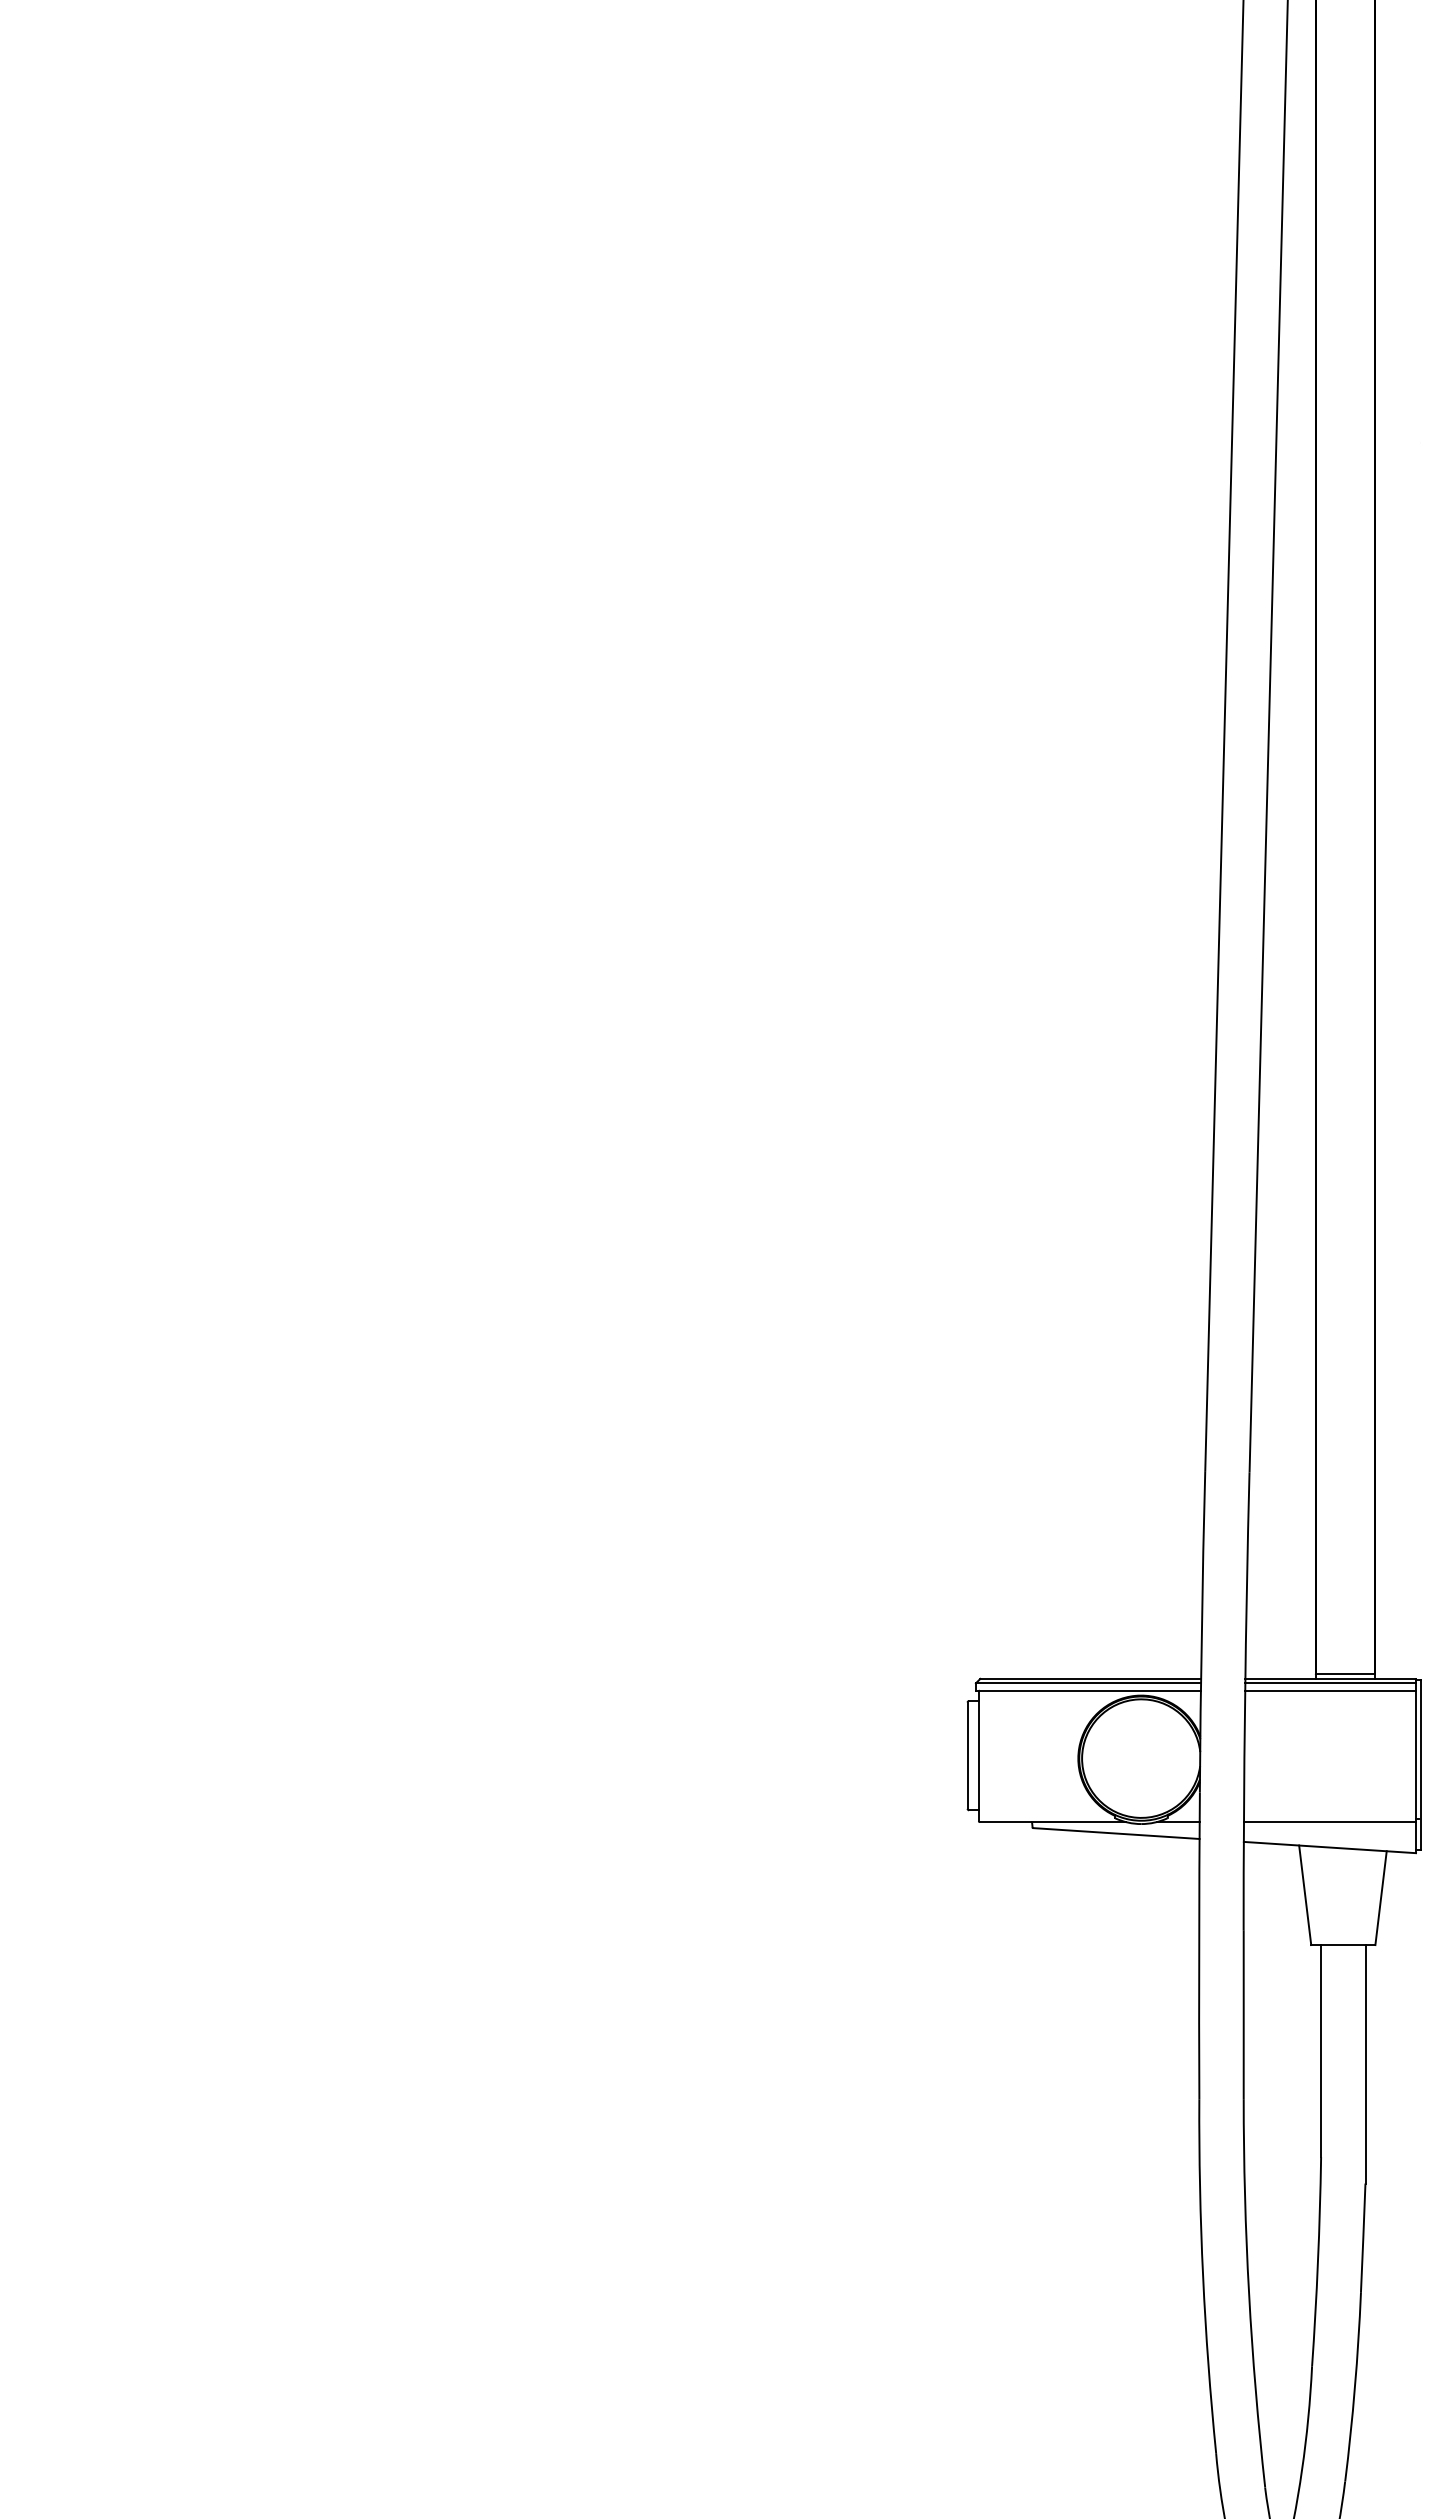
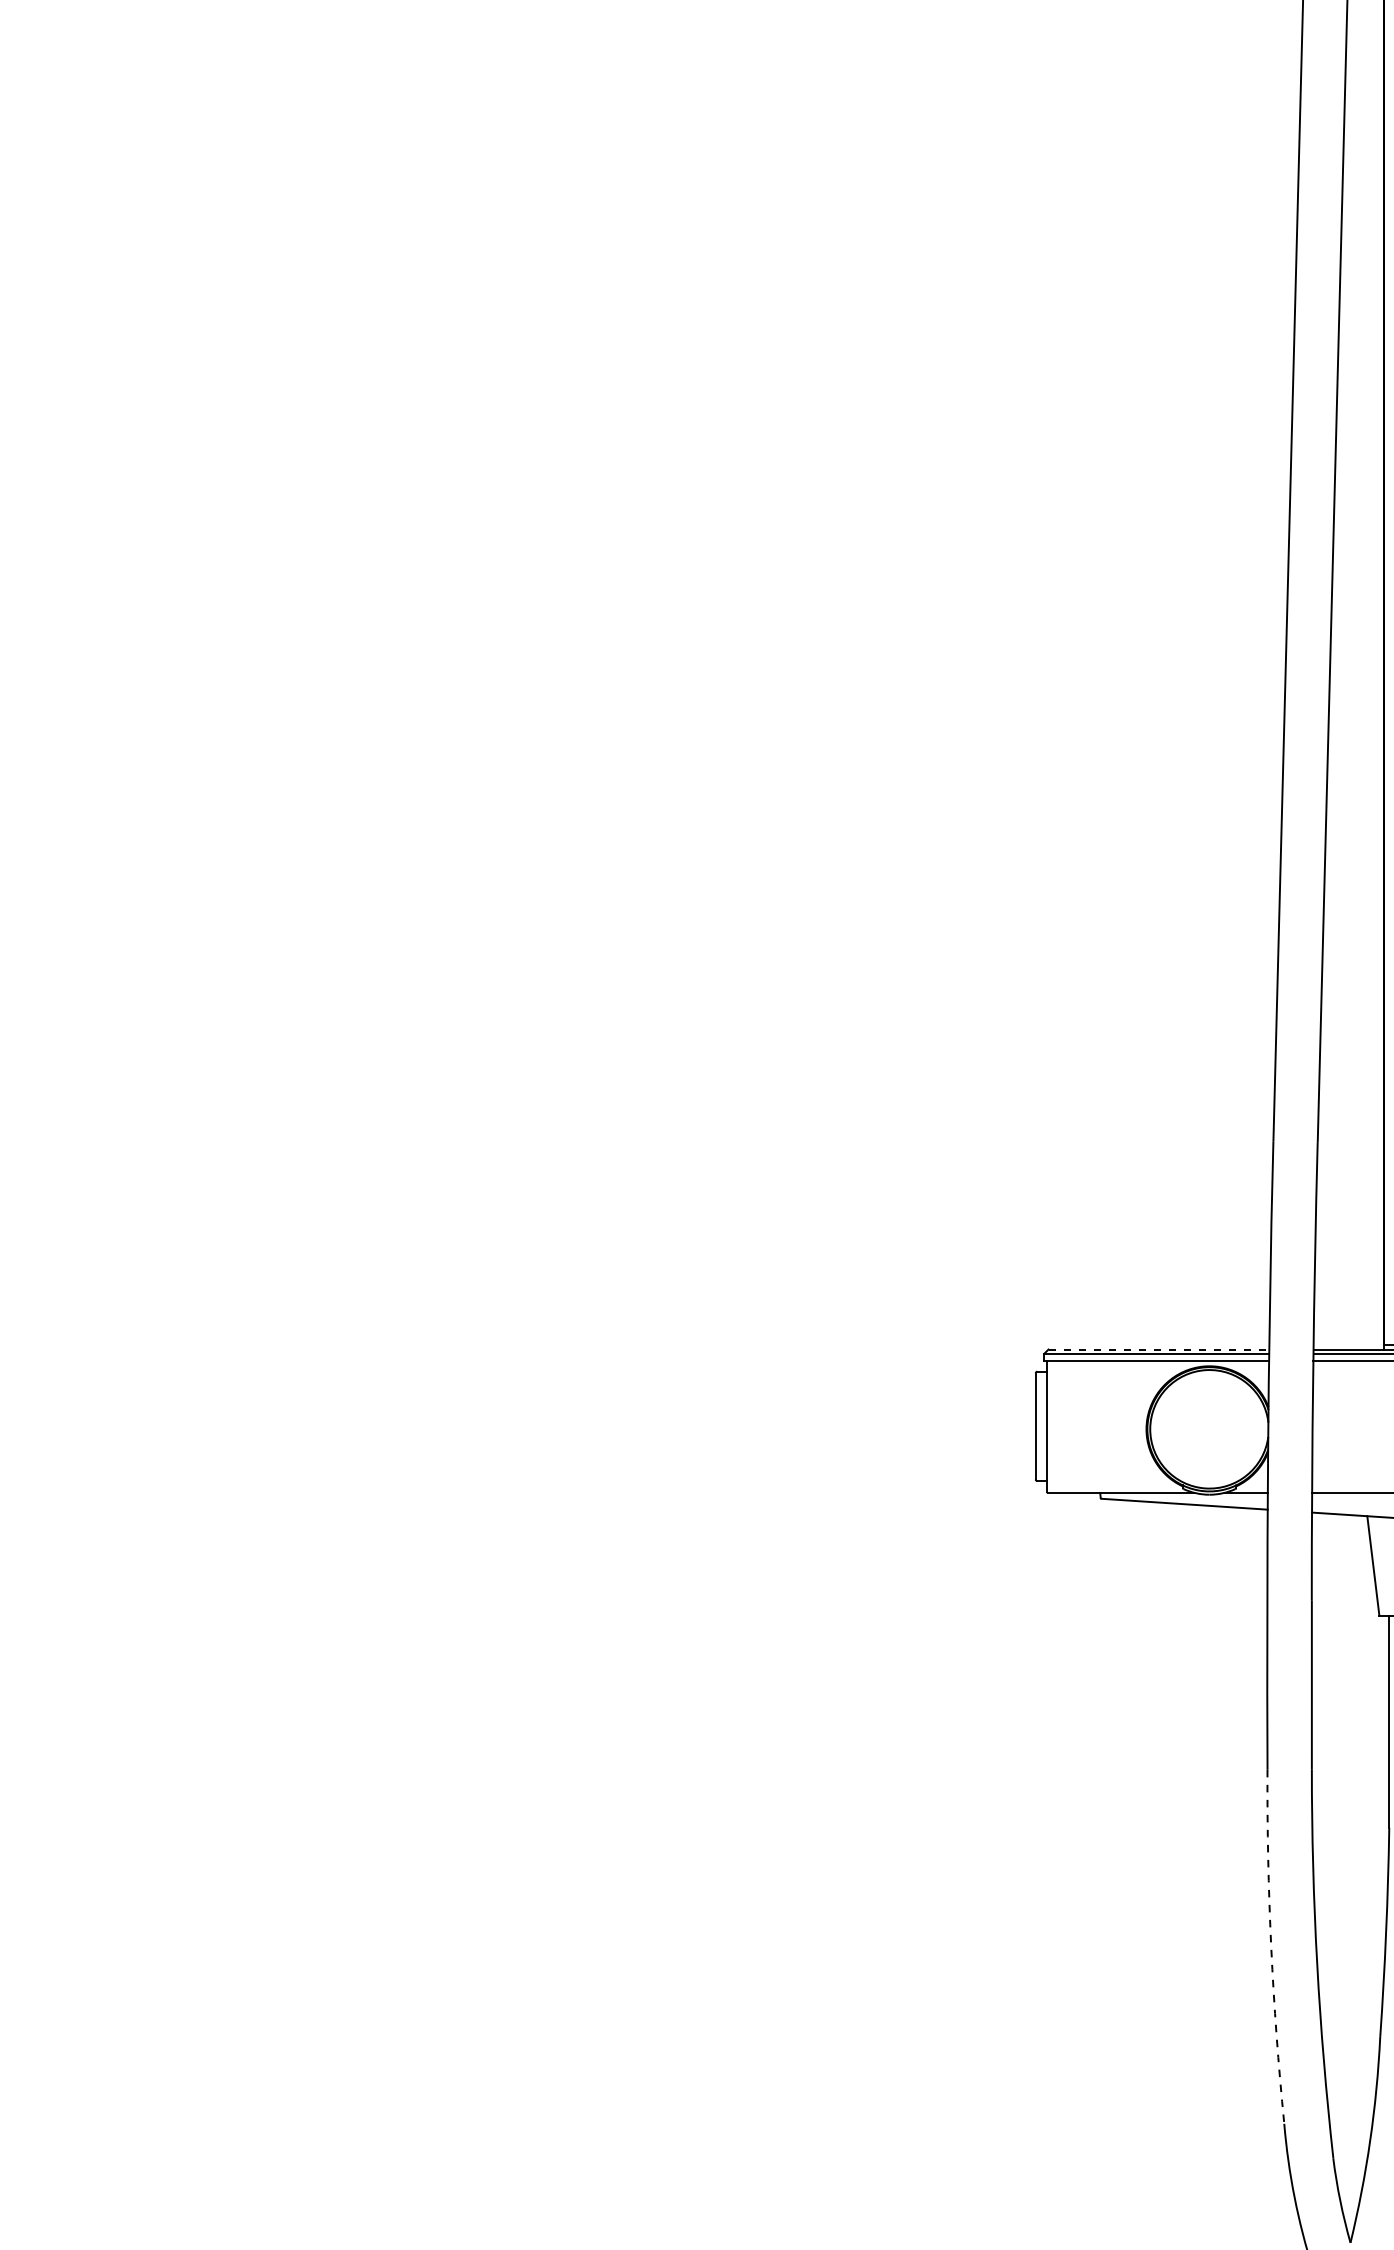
line: (1091, 1678) -> (1159, 1349), solid -> dashed
arc: (1203, 2276) -> (1271, 1947), solid -> dashed

